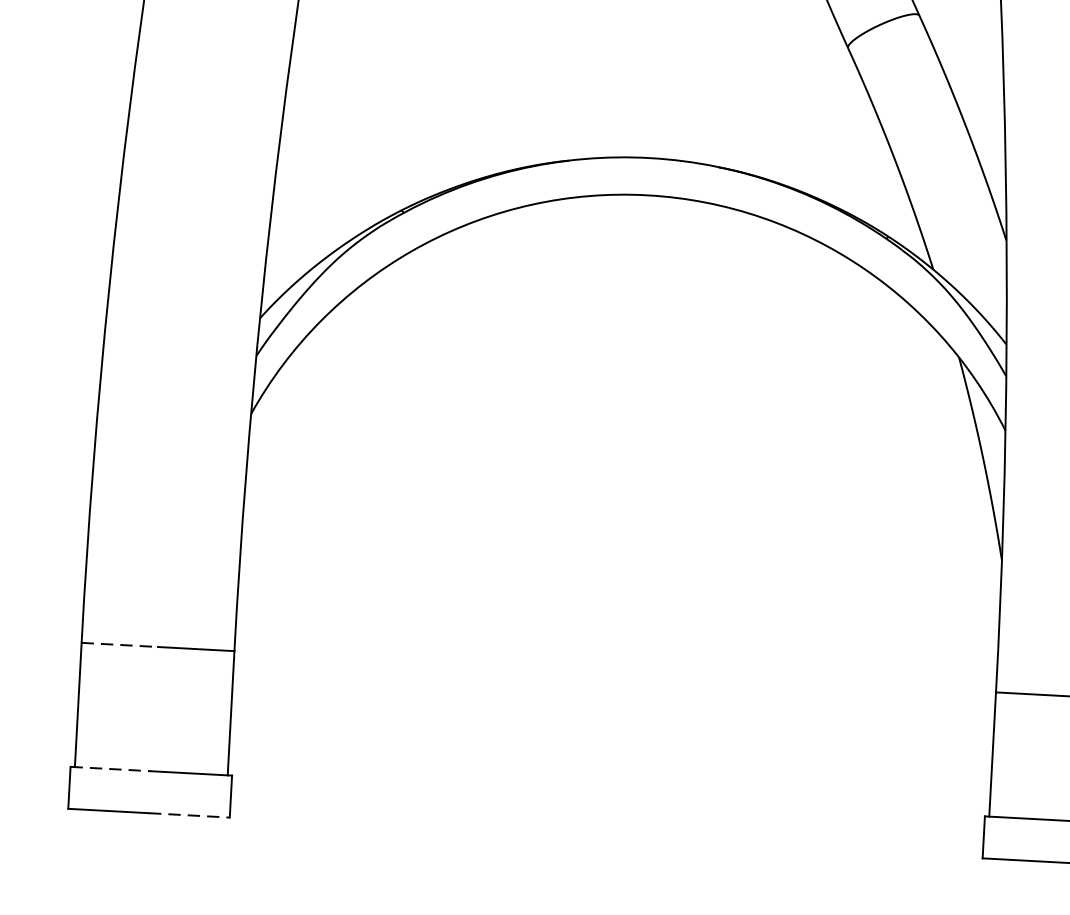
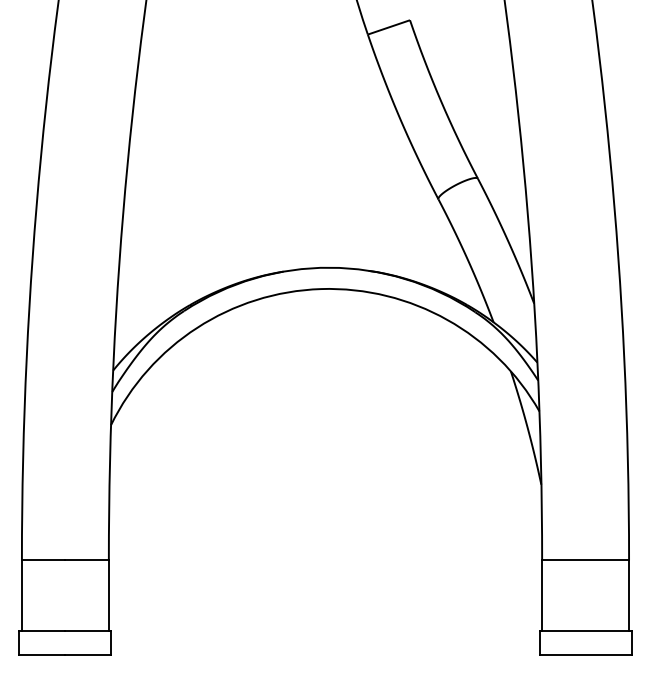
line: (119, 645) -> (43, 560), dashed -> solid
line: (111, 768) -> (42, 630), dashed -> solid
line: (189, 814) -> (88, 654), dashed -> solid

